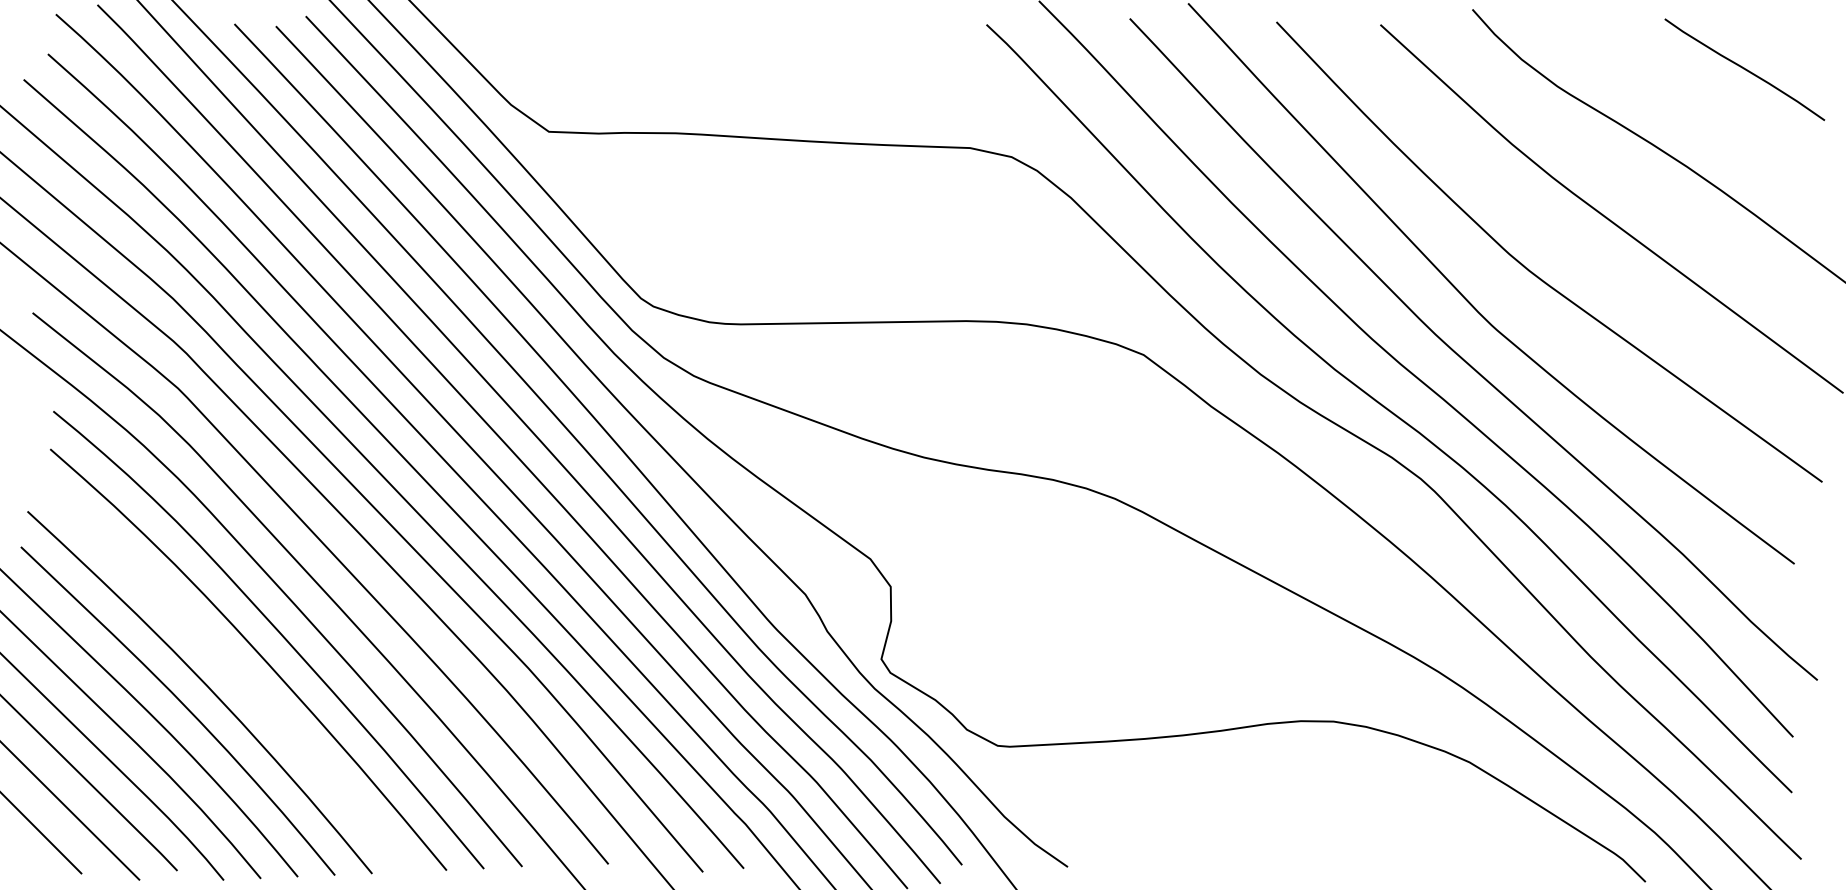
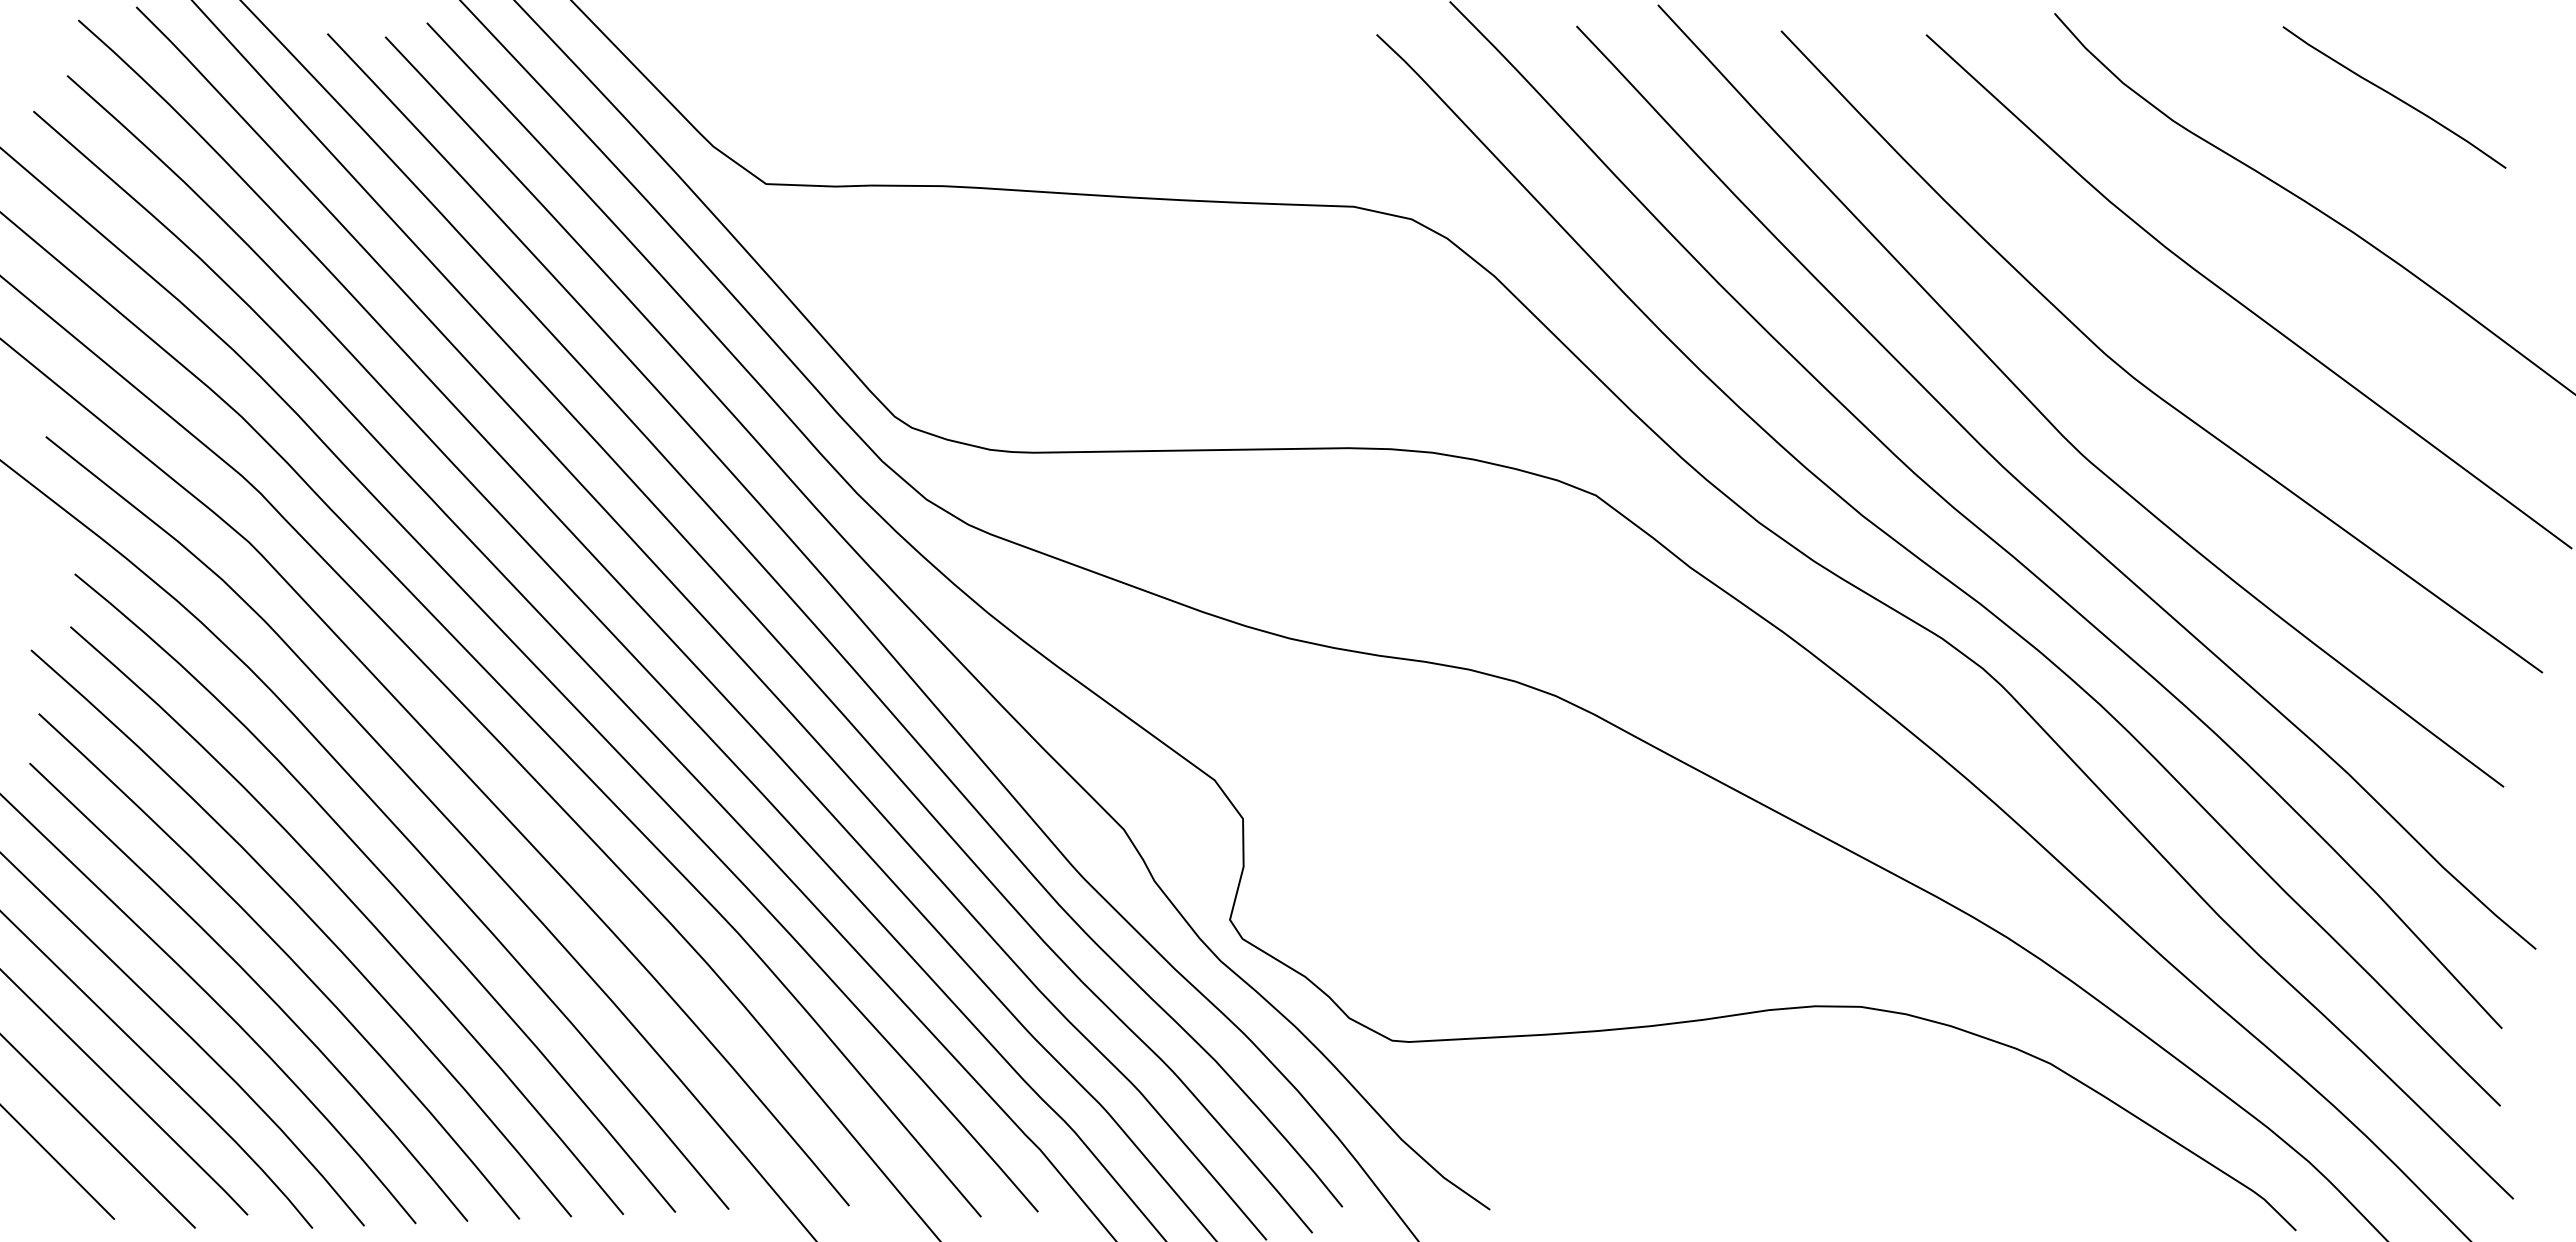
curve: (1744, 69) -> (2394, 97), moved
curve: (223, 661) -> (312, 922), added

